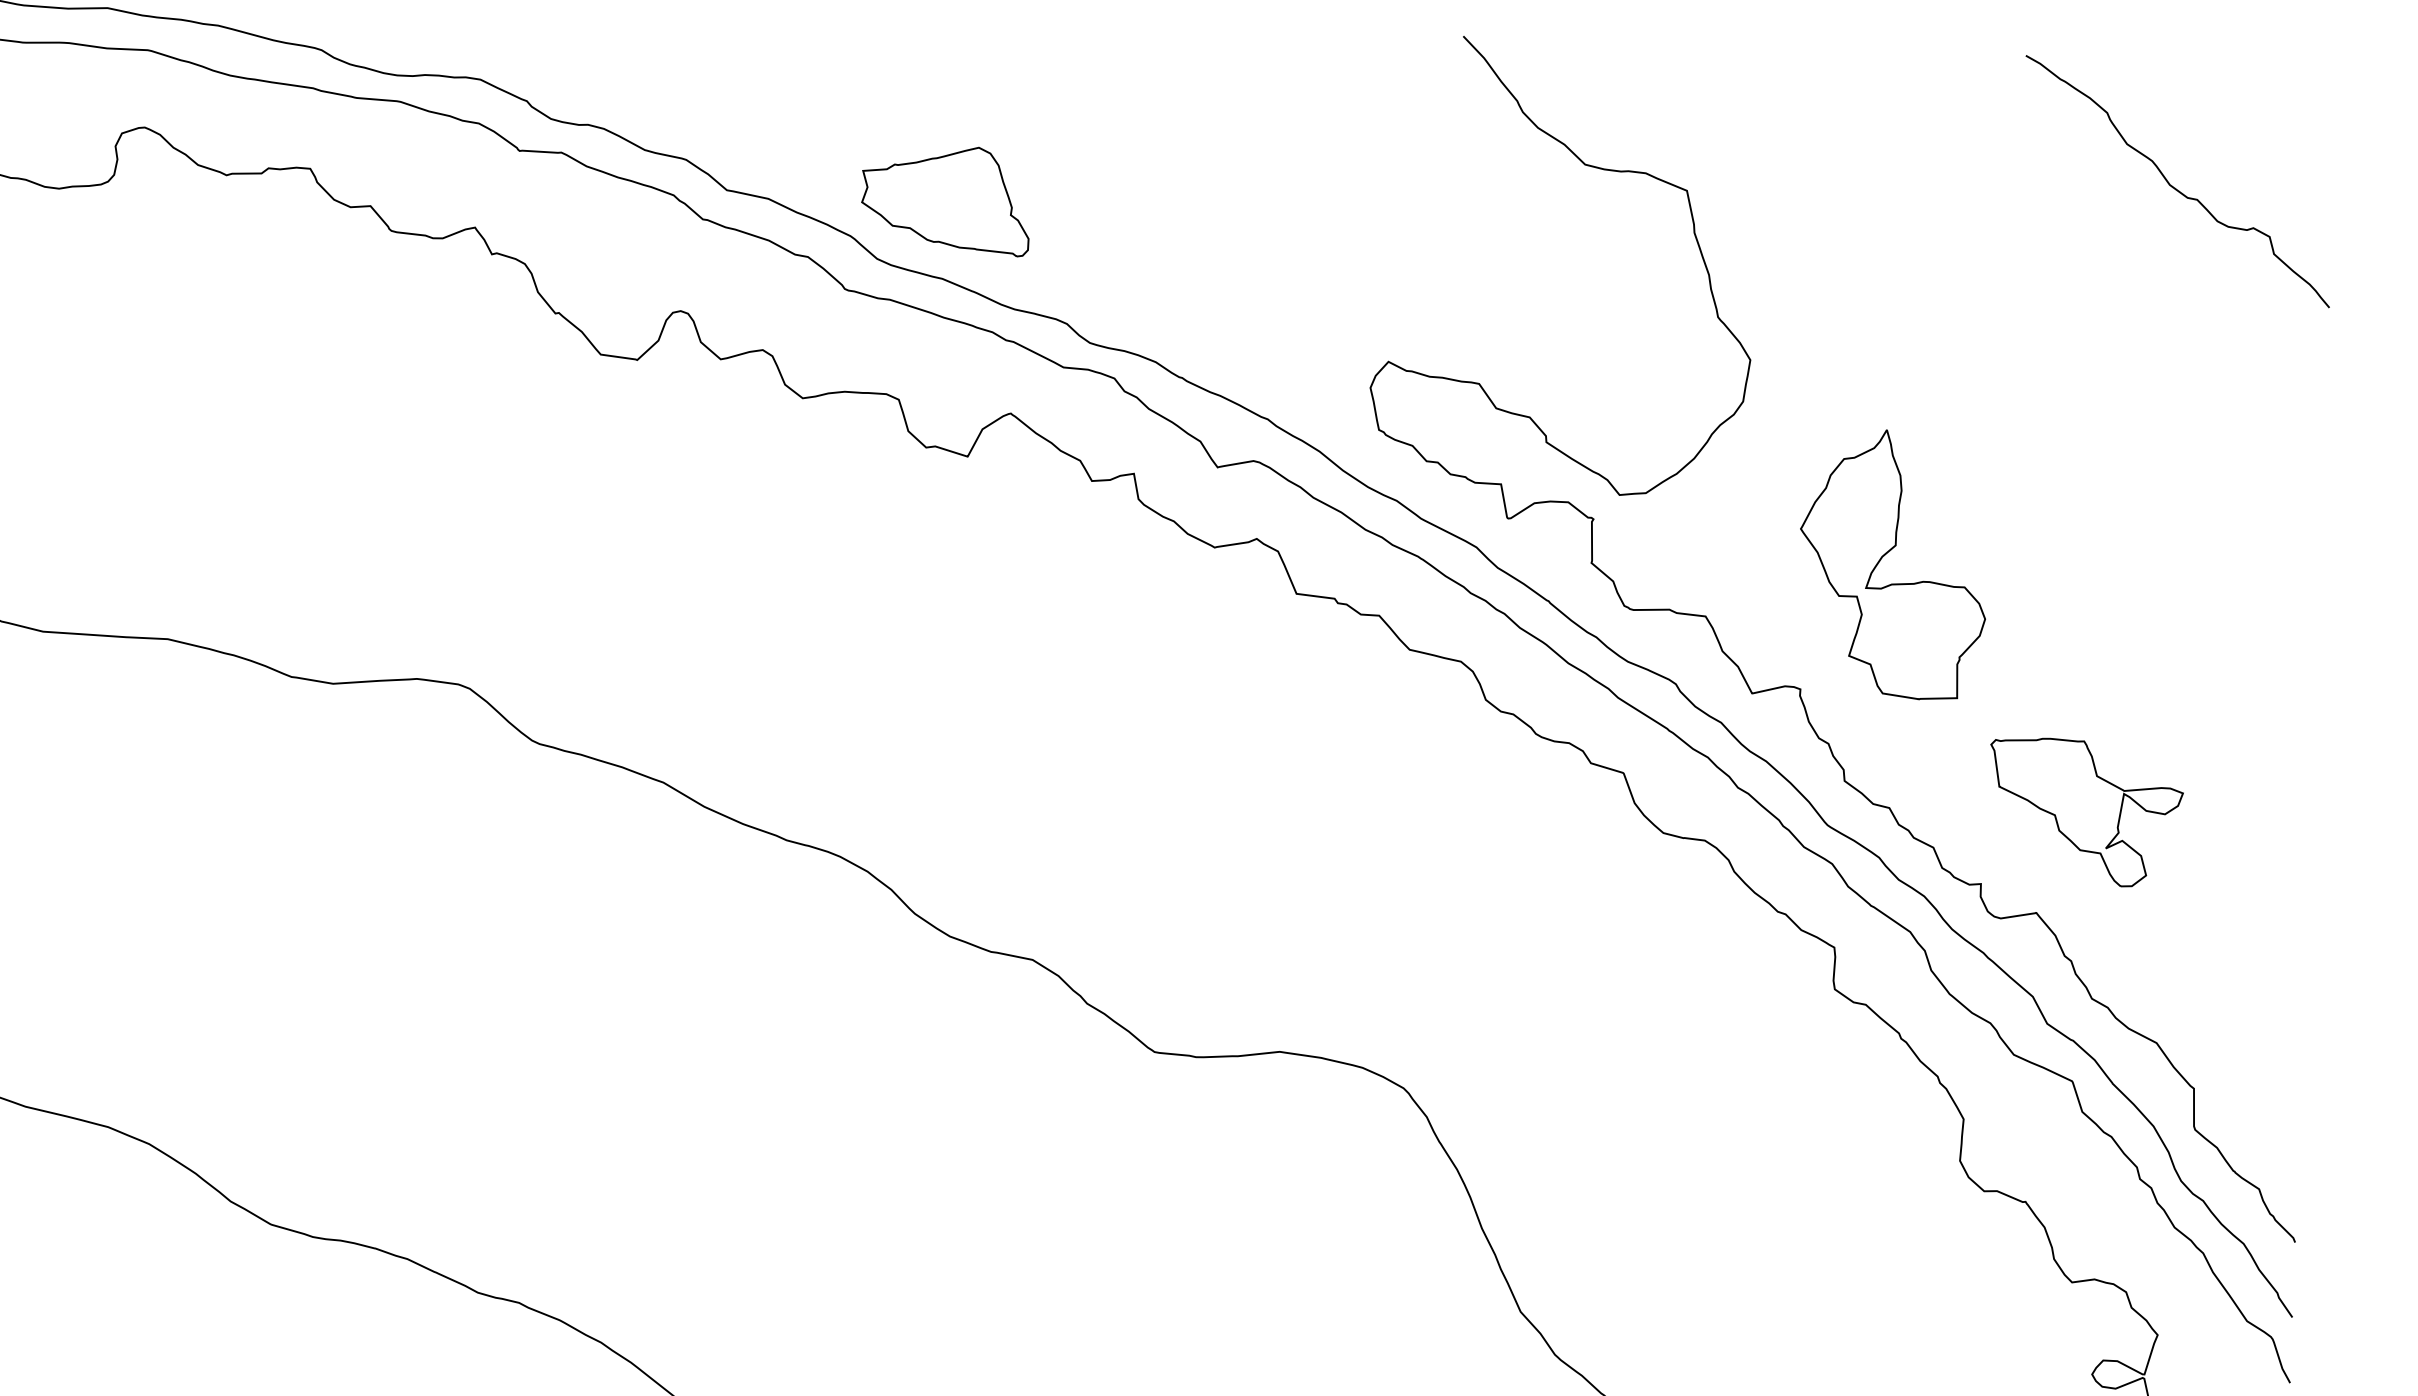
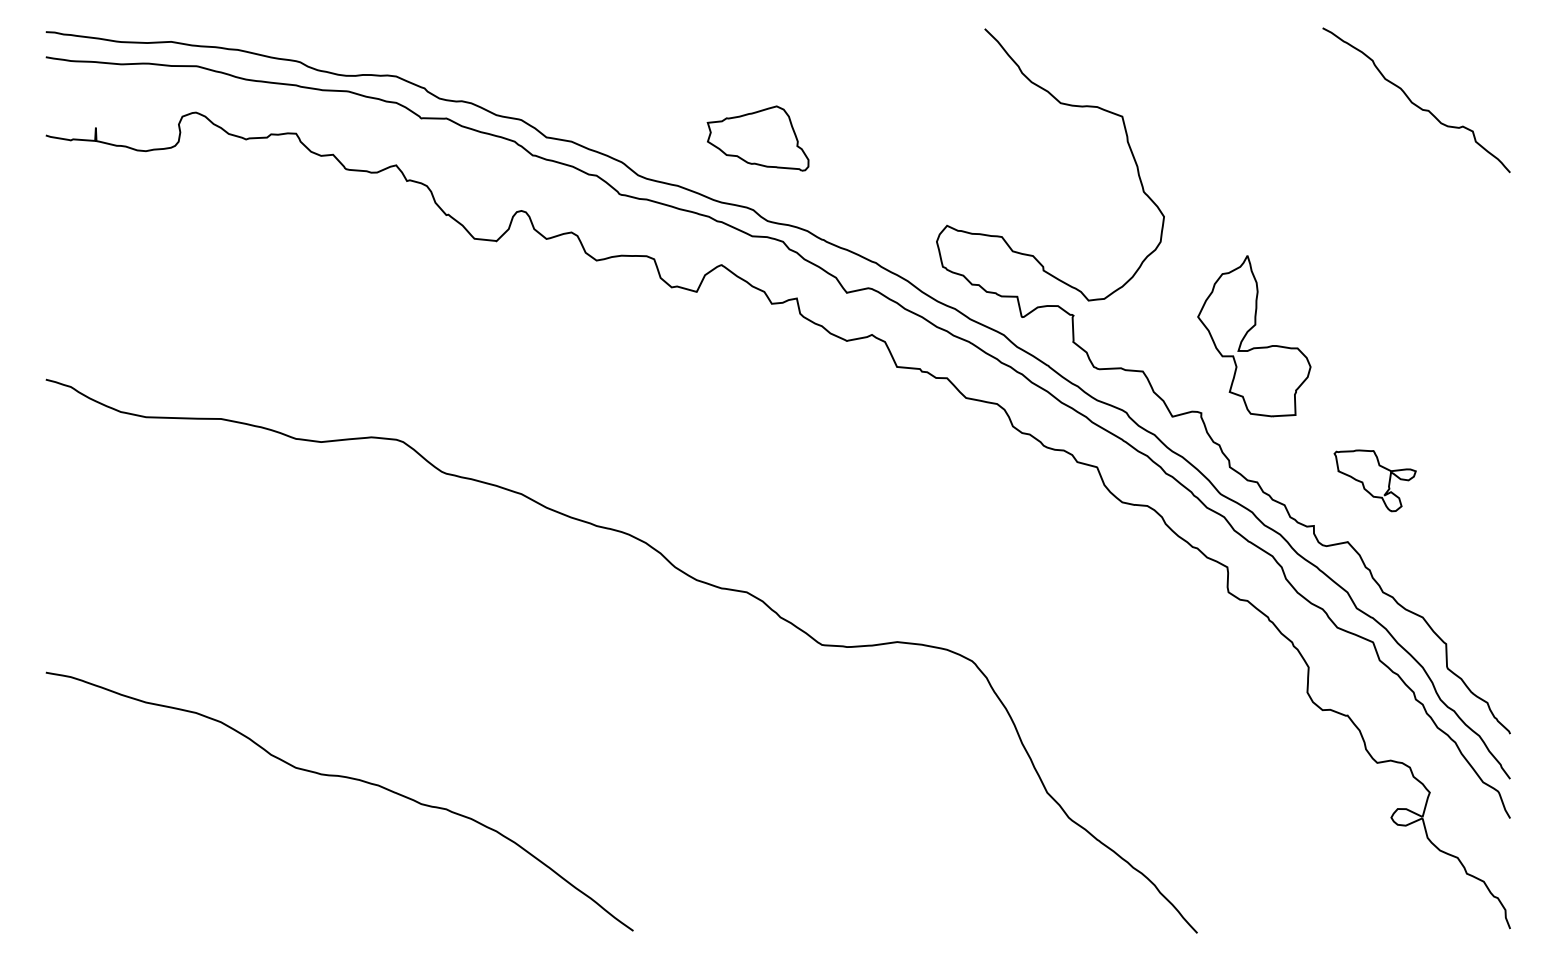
part: (944, 200) -> (757, 138), moved
part: (2086, 812) -> (1375, 480), size x0.7

